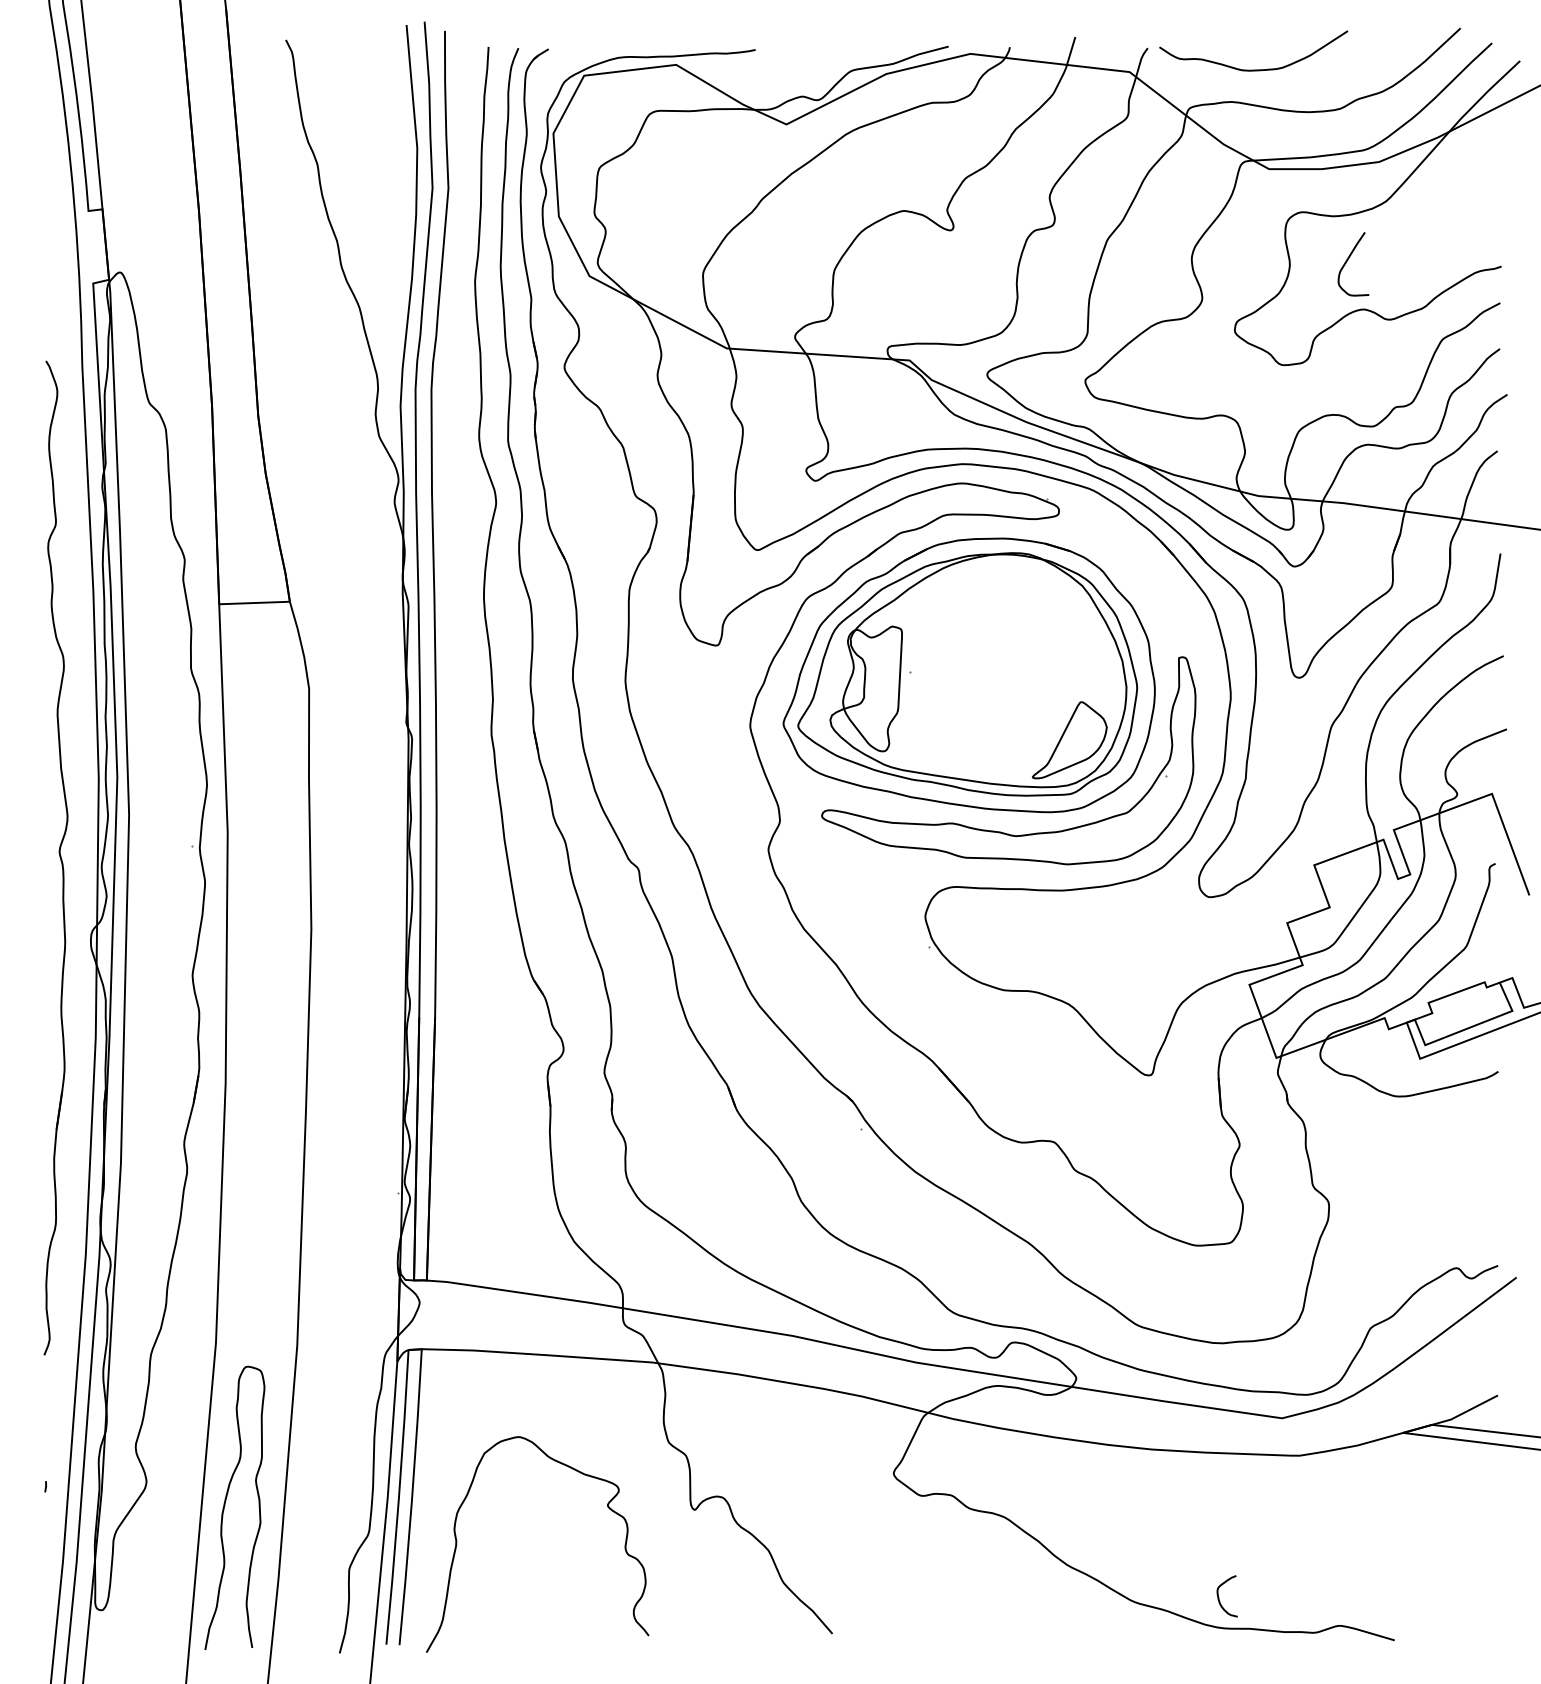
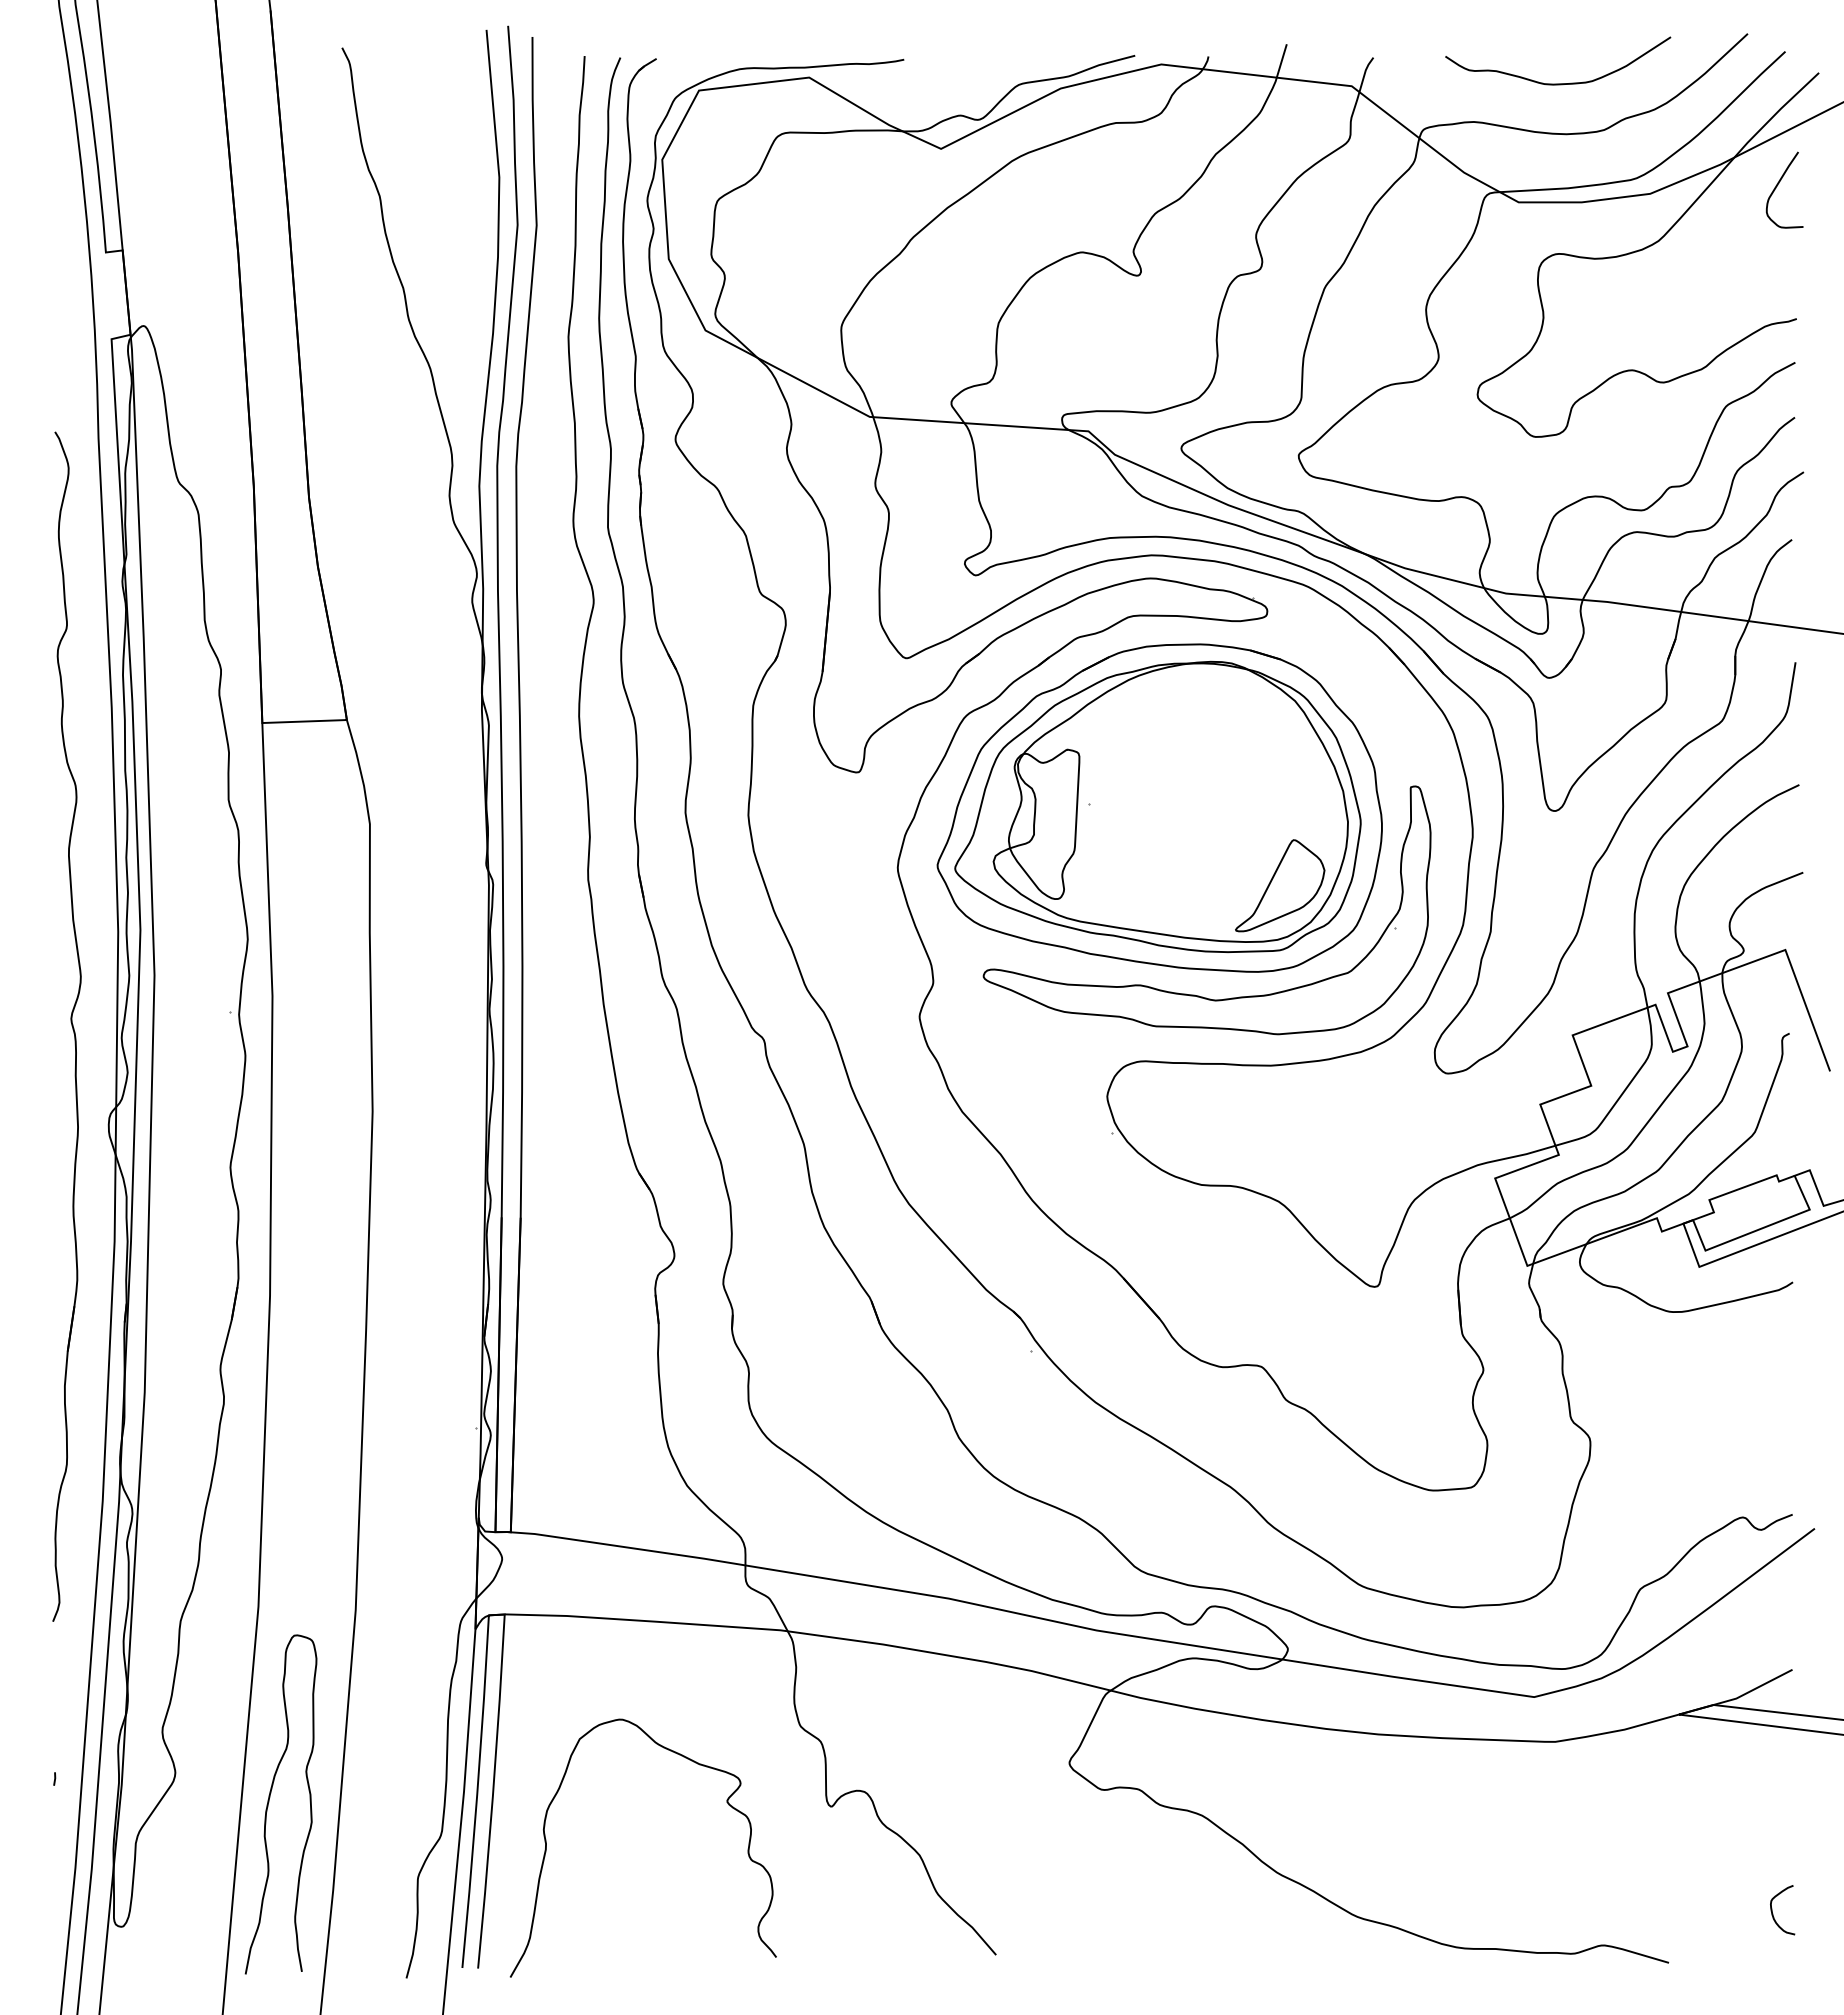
curve: (1253, 69) -> (1558, 83), moved
curve: (1348, 260) -> (1778, 185), moved
curve: (1219, 1599) -> (1773, 1913), moved

